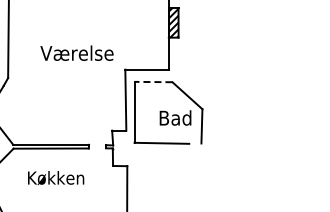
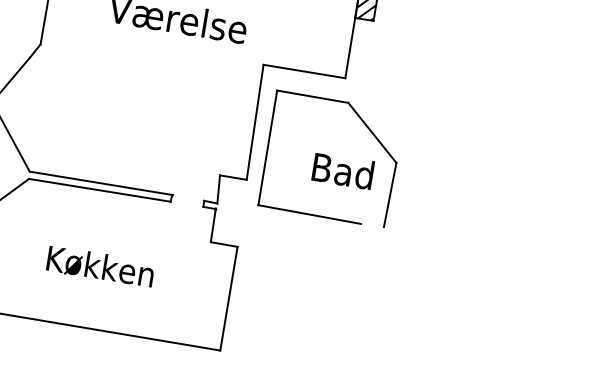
line: (153, 82) -> (312, 97), dashed -> solid
text: (56, 178) -> (101, 267), moved

